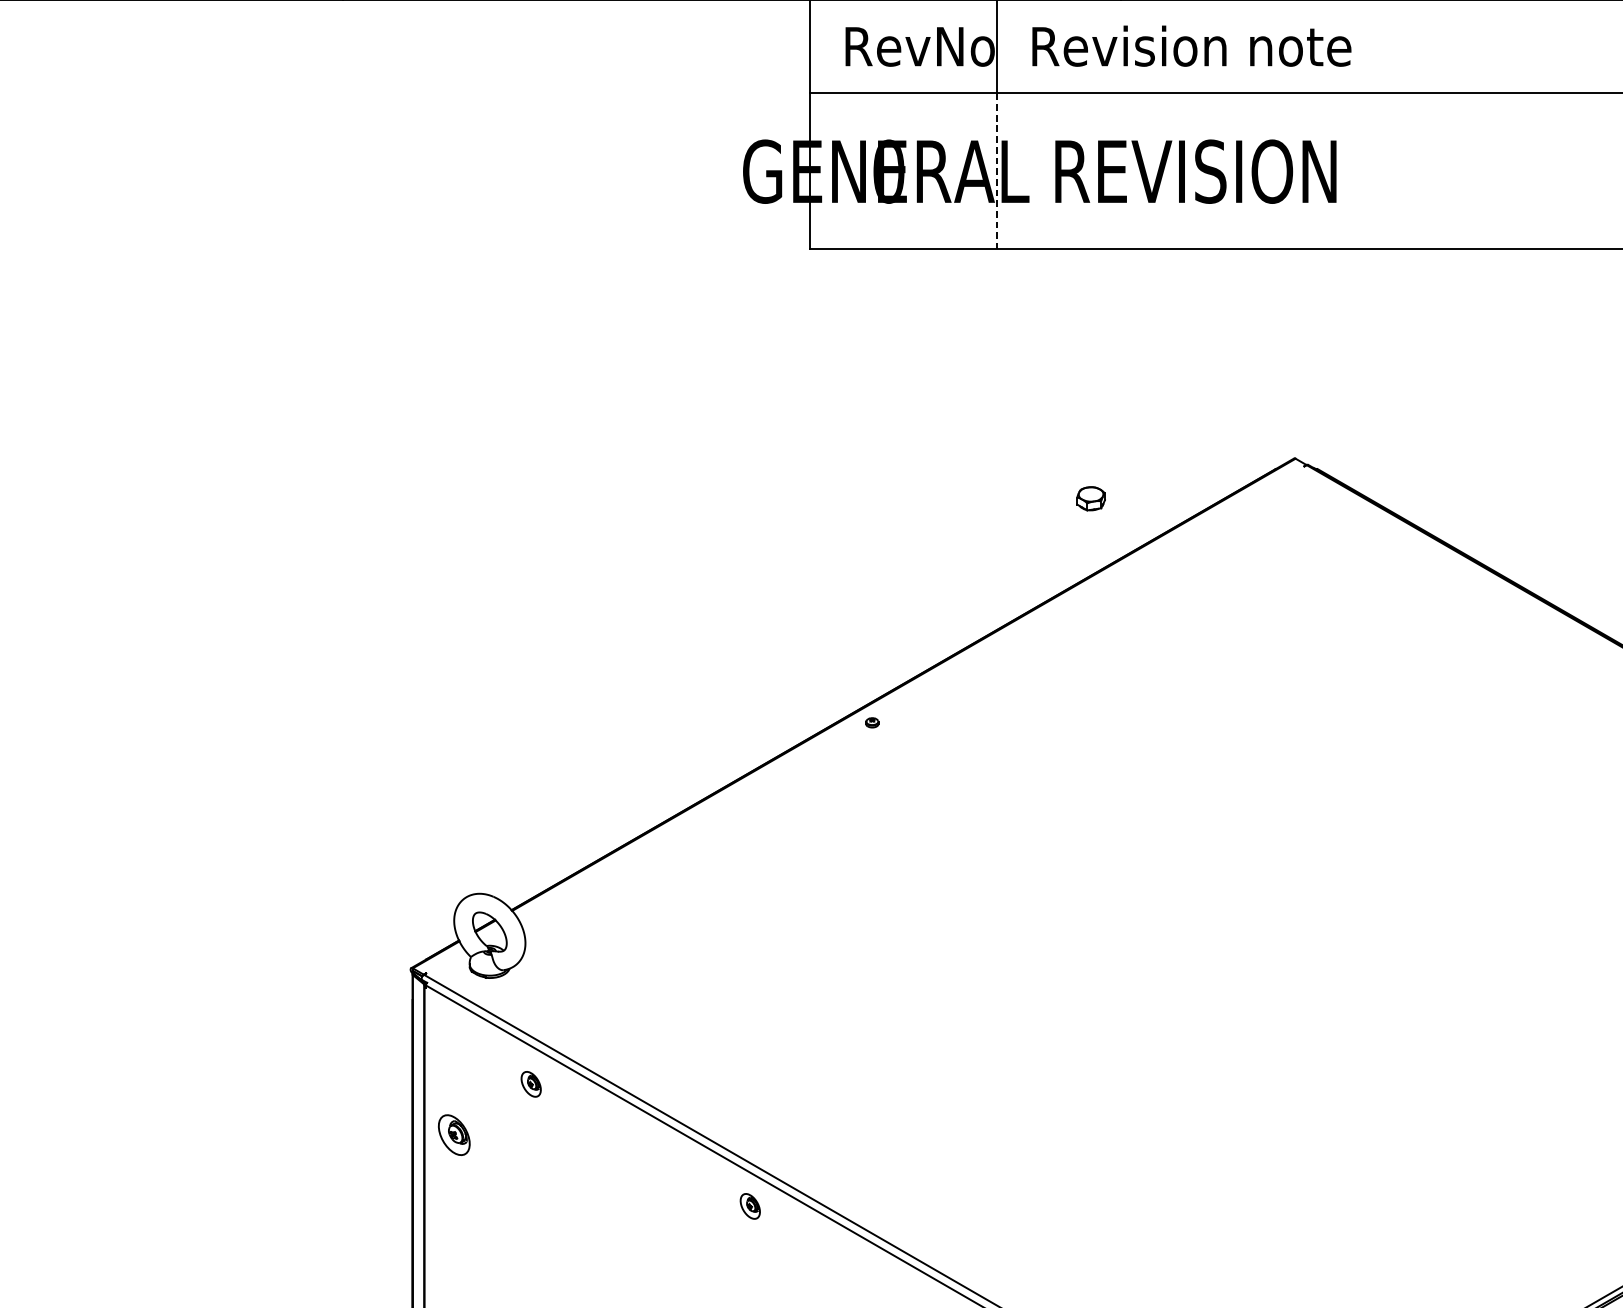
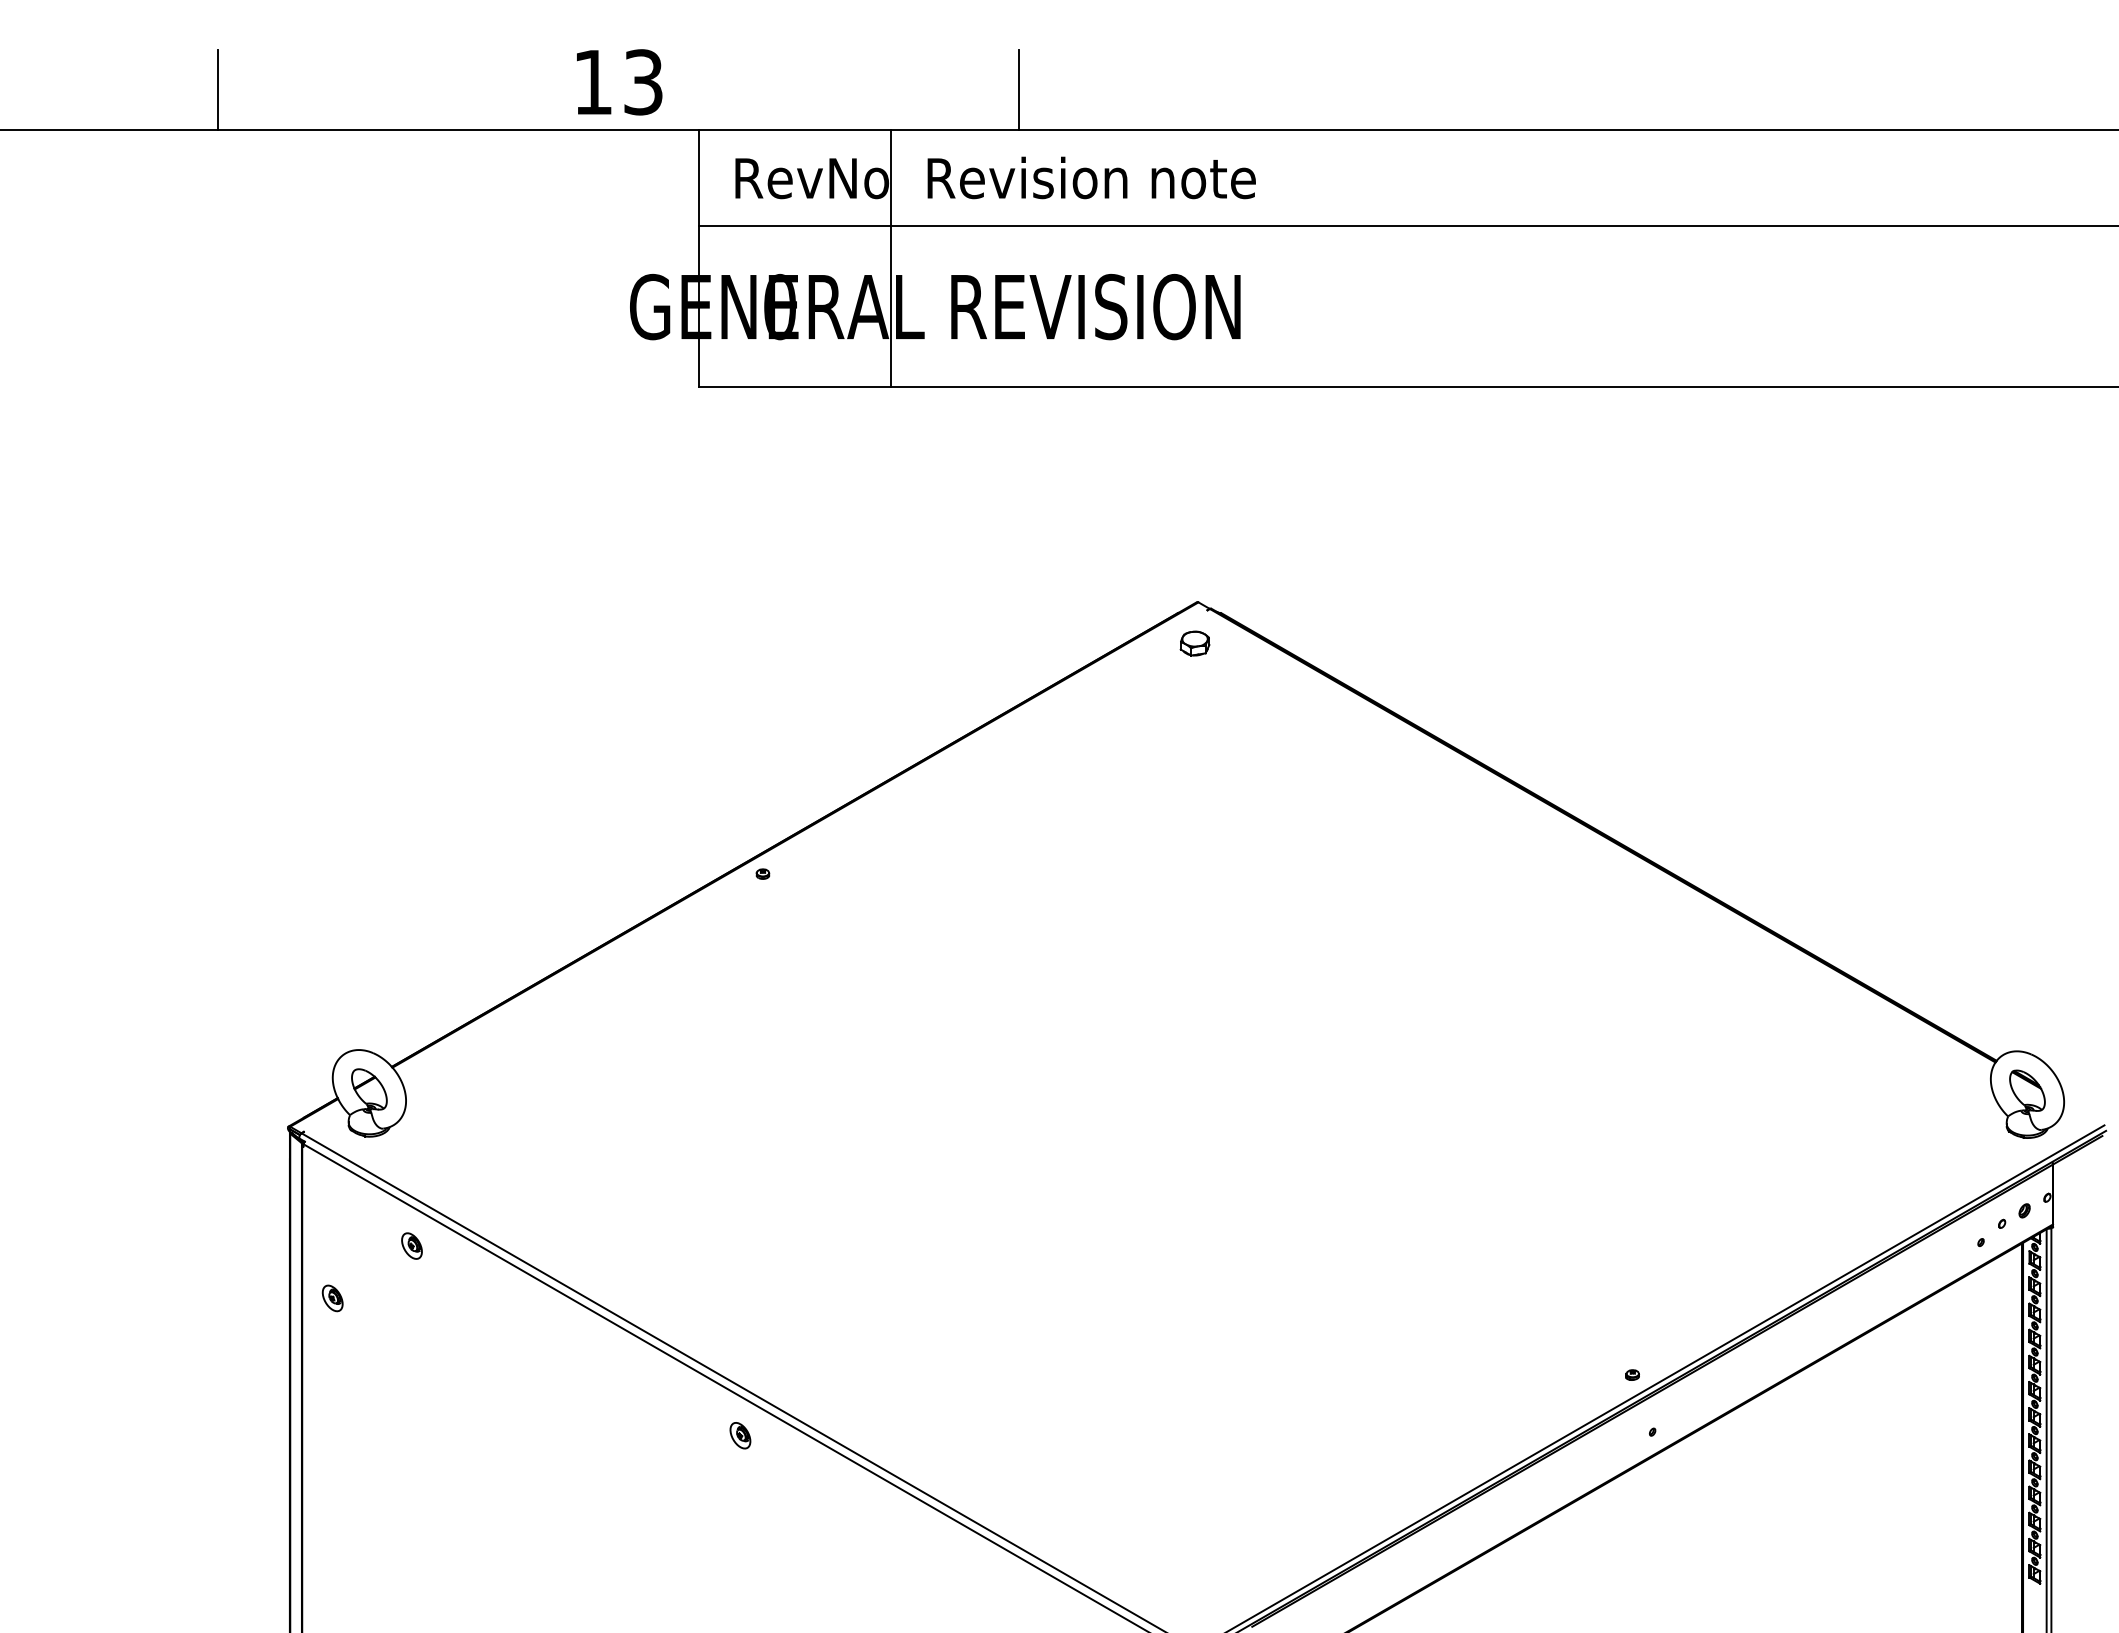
line: (996, 172) -> (890, 307), dashed -> solid
part: (1090, 498) -> (1194, 643), moved
part: (453, 1135) -> (332, 1298), size x0.62
part: (750, 1206) -> (740, 1435), moved

